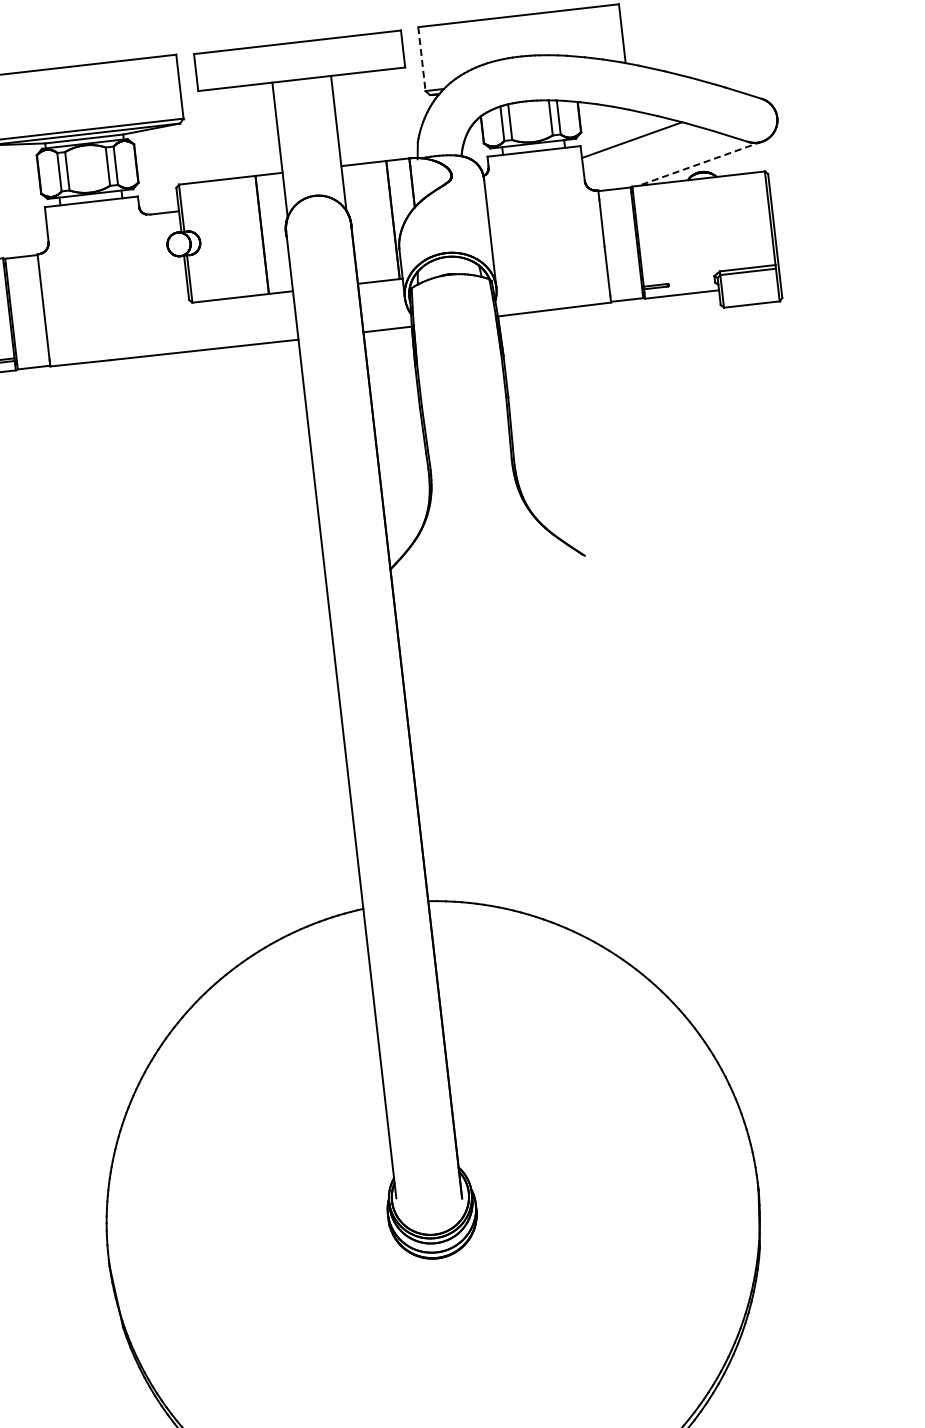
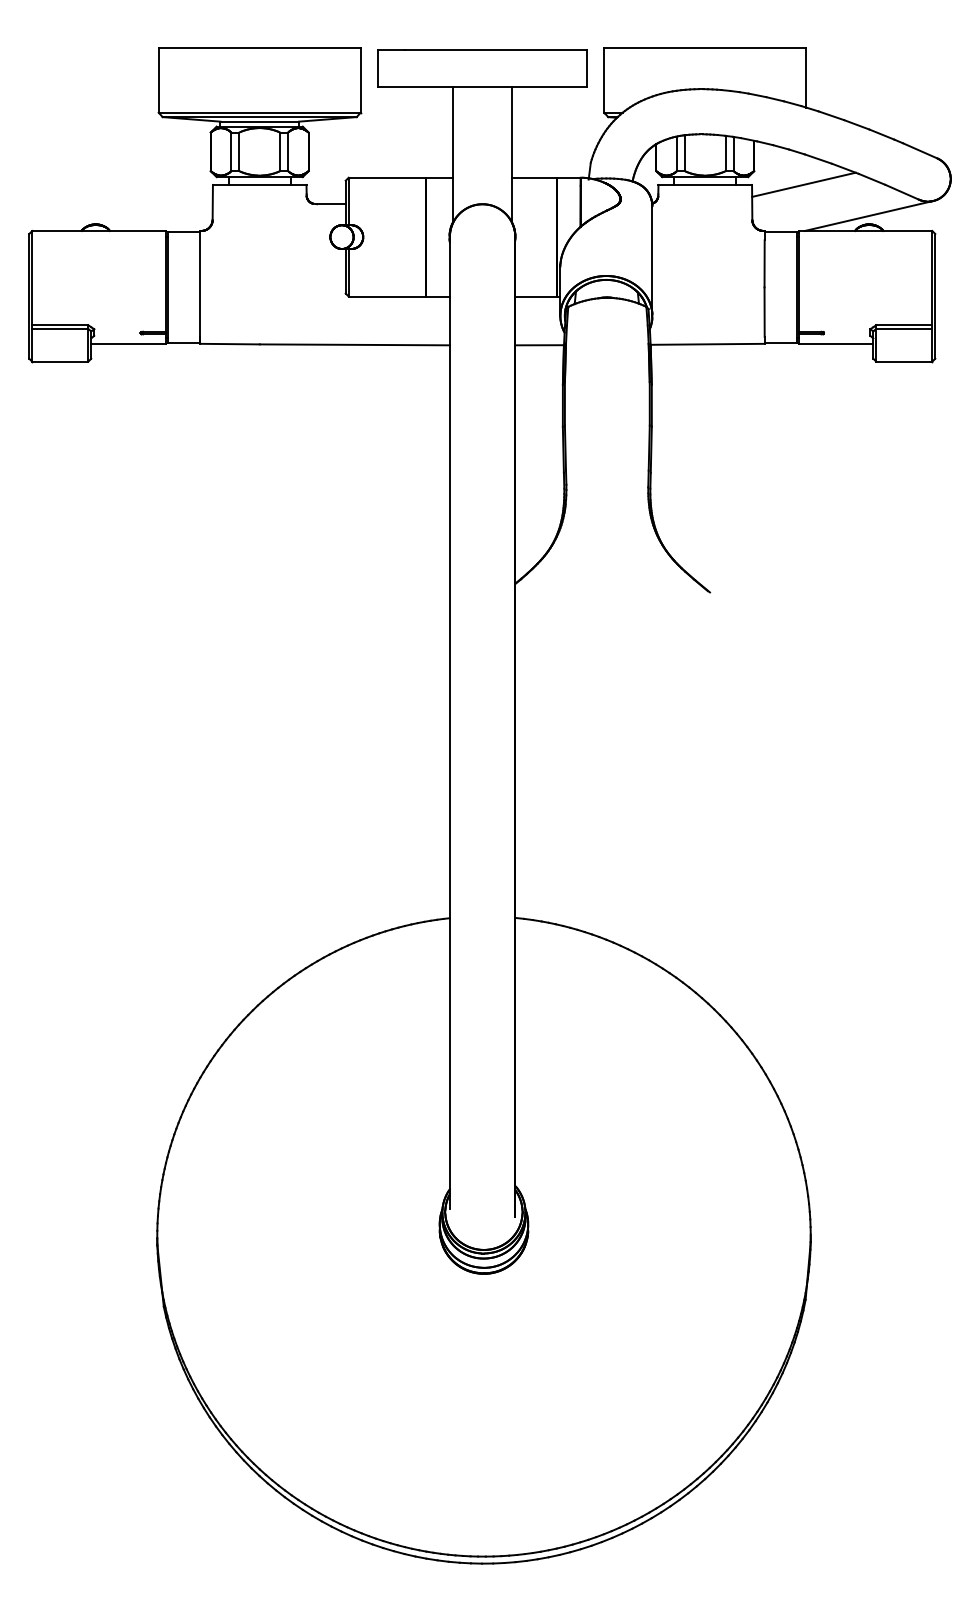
line: (422, 60) -> (604, 81), dashed -> solid
line: (699, 164) -> (868, 216), dashed -> solid

